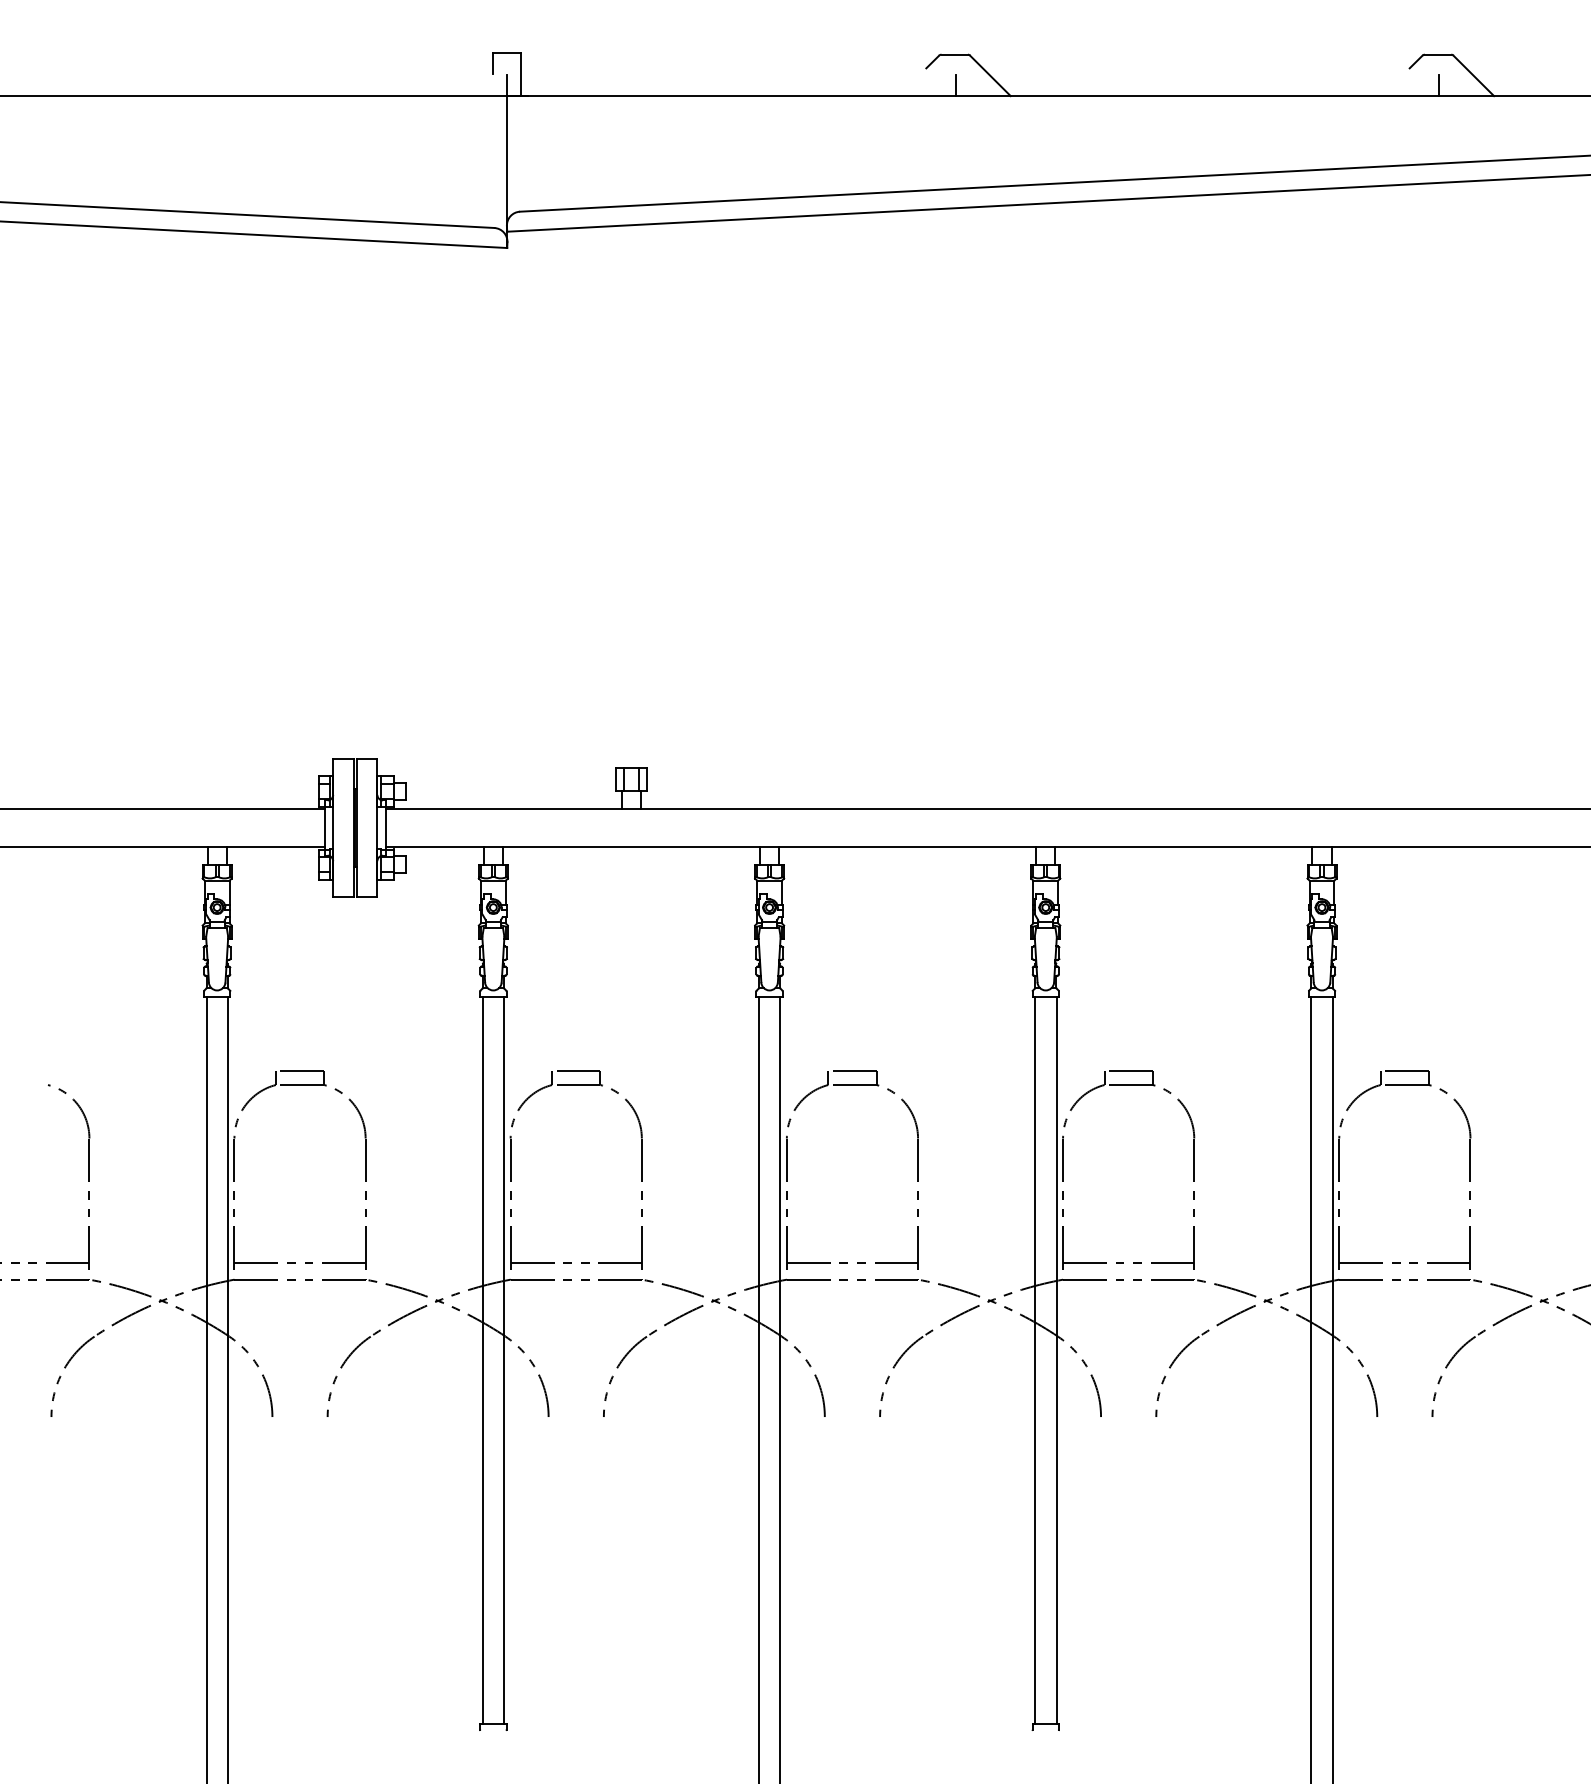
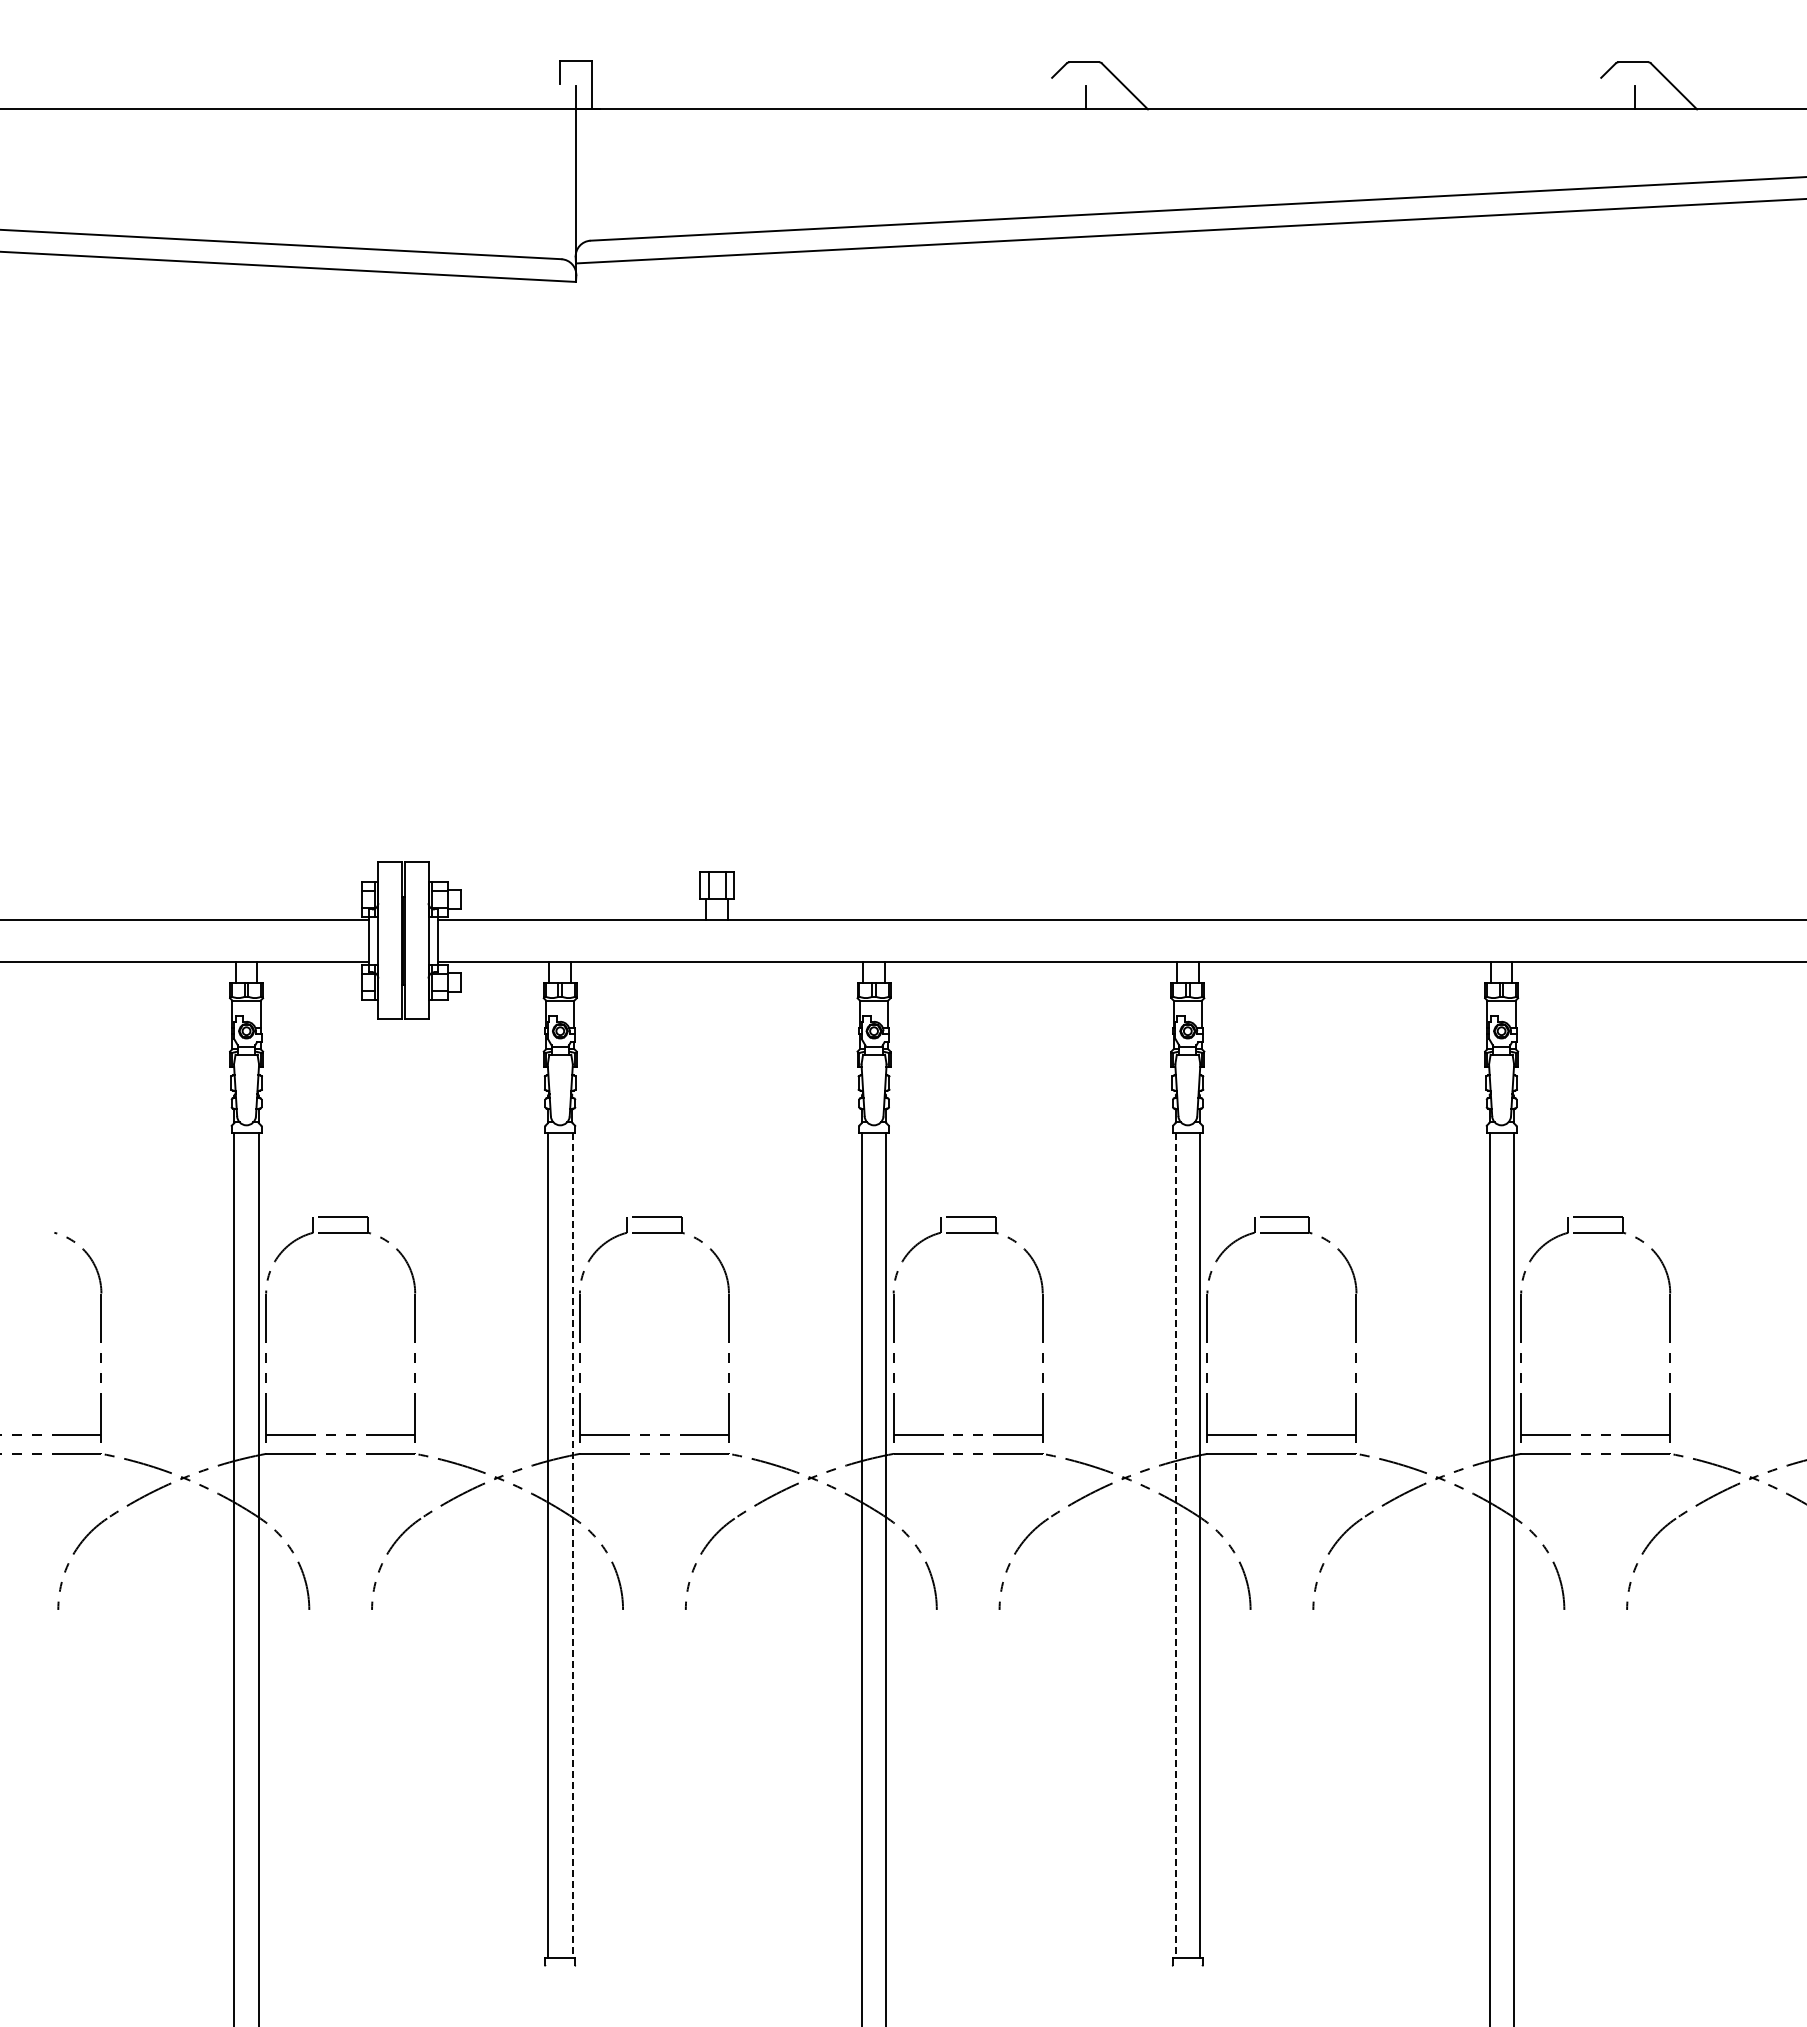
line: (504, 1360) -> (572, 1545), solid -> dashed
line: (1034, 1360) -> (1175, 1545), solid -> dashed

